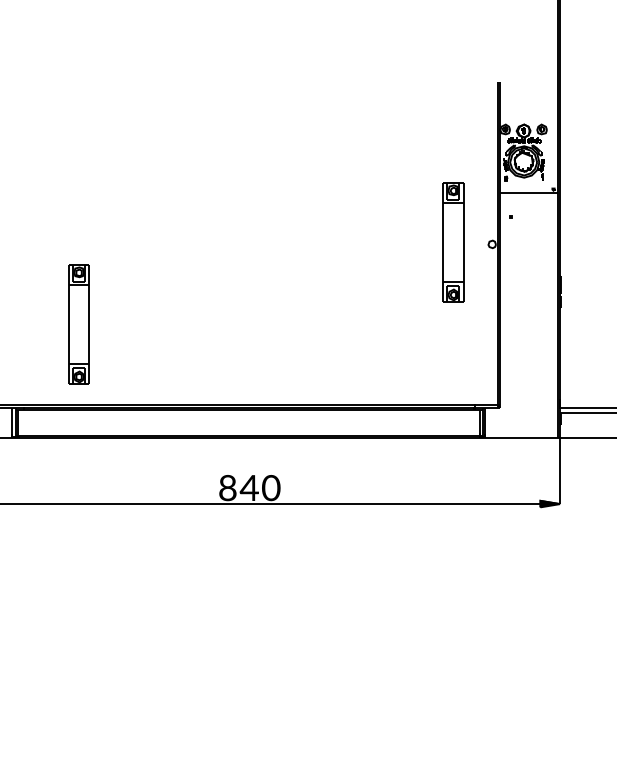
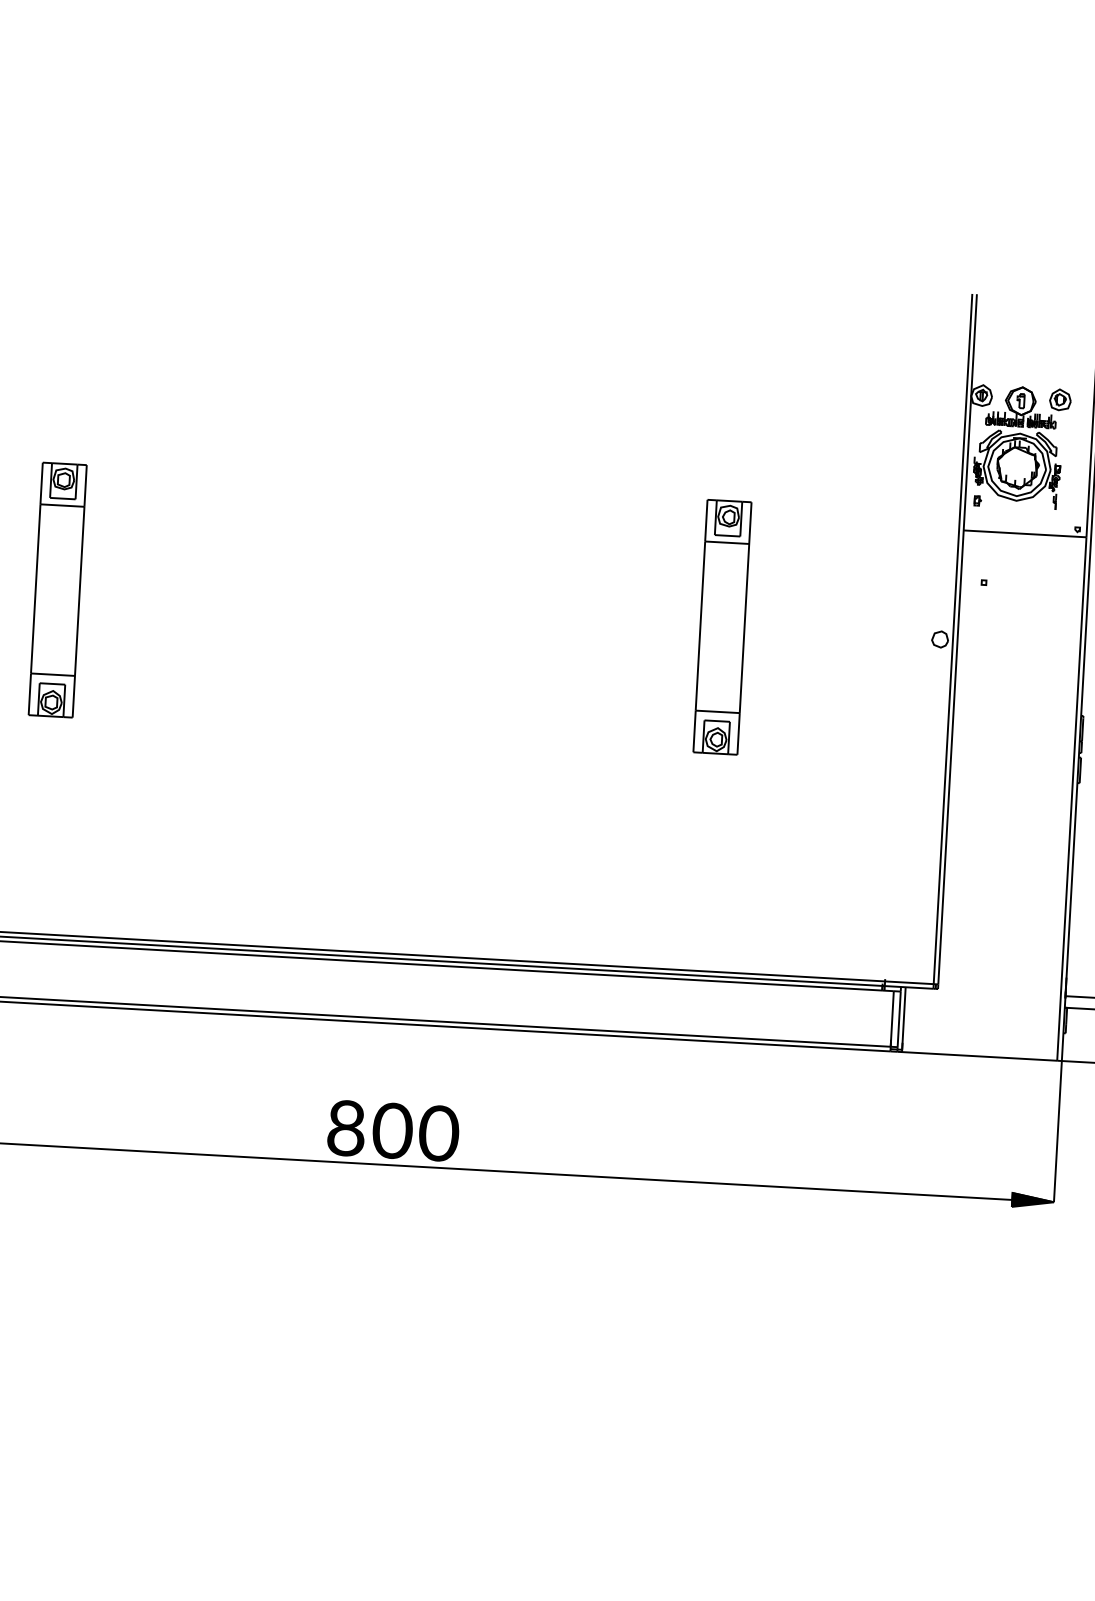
part: (453, 242) -> (722, 627), moved
part: (78, 324) -> (56, 590), moved
text: (248, 487) -> (390, 1129), 4 -> 0

